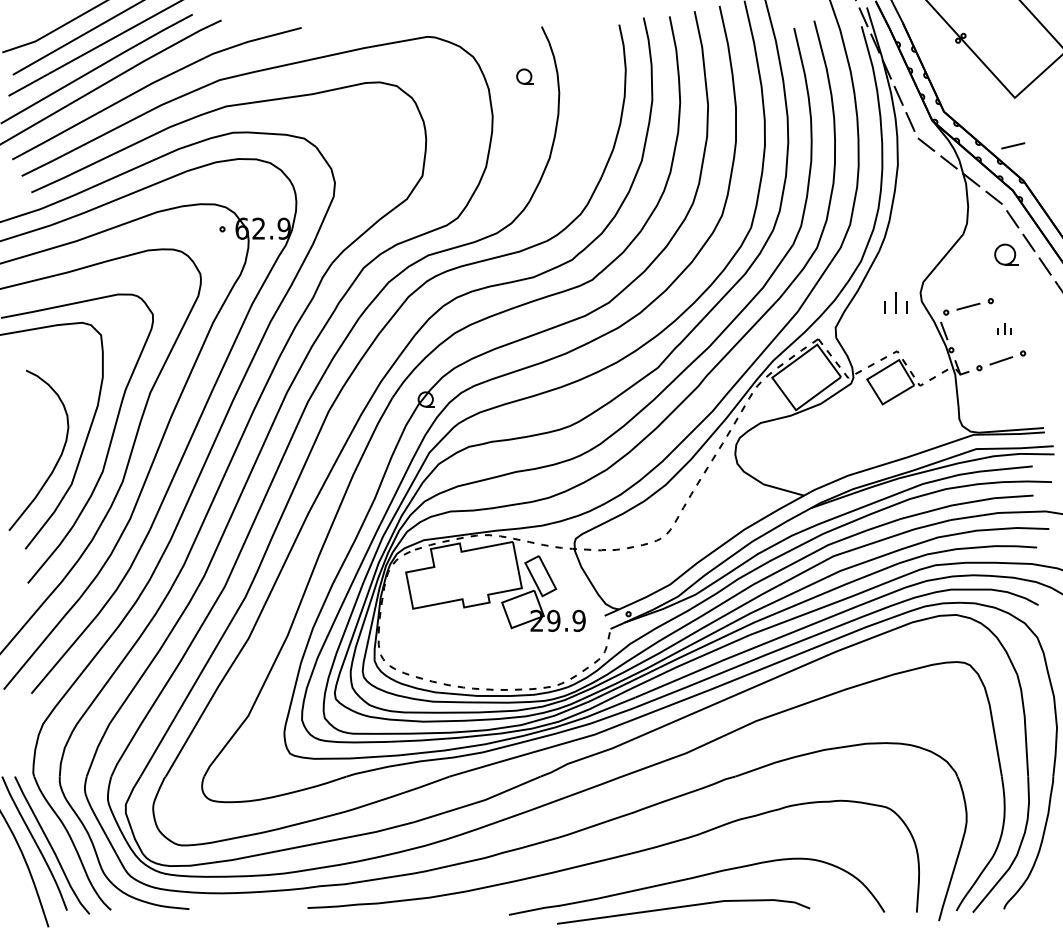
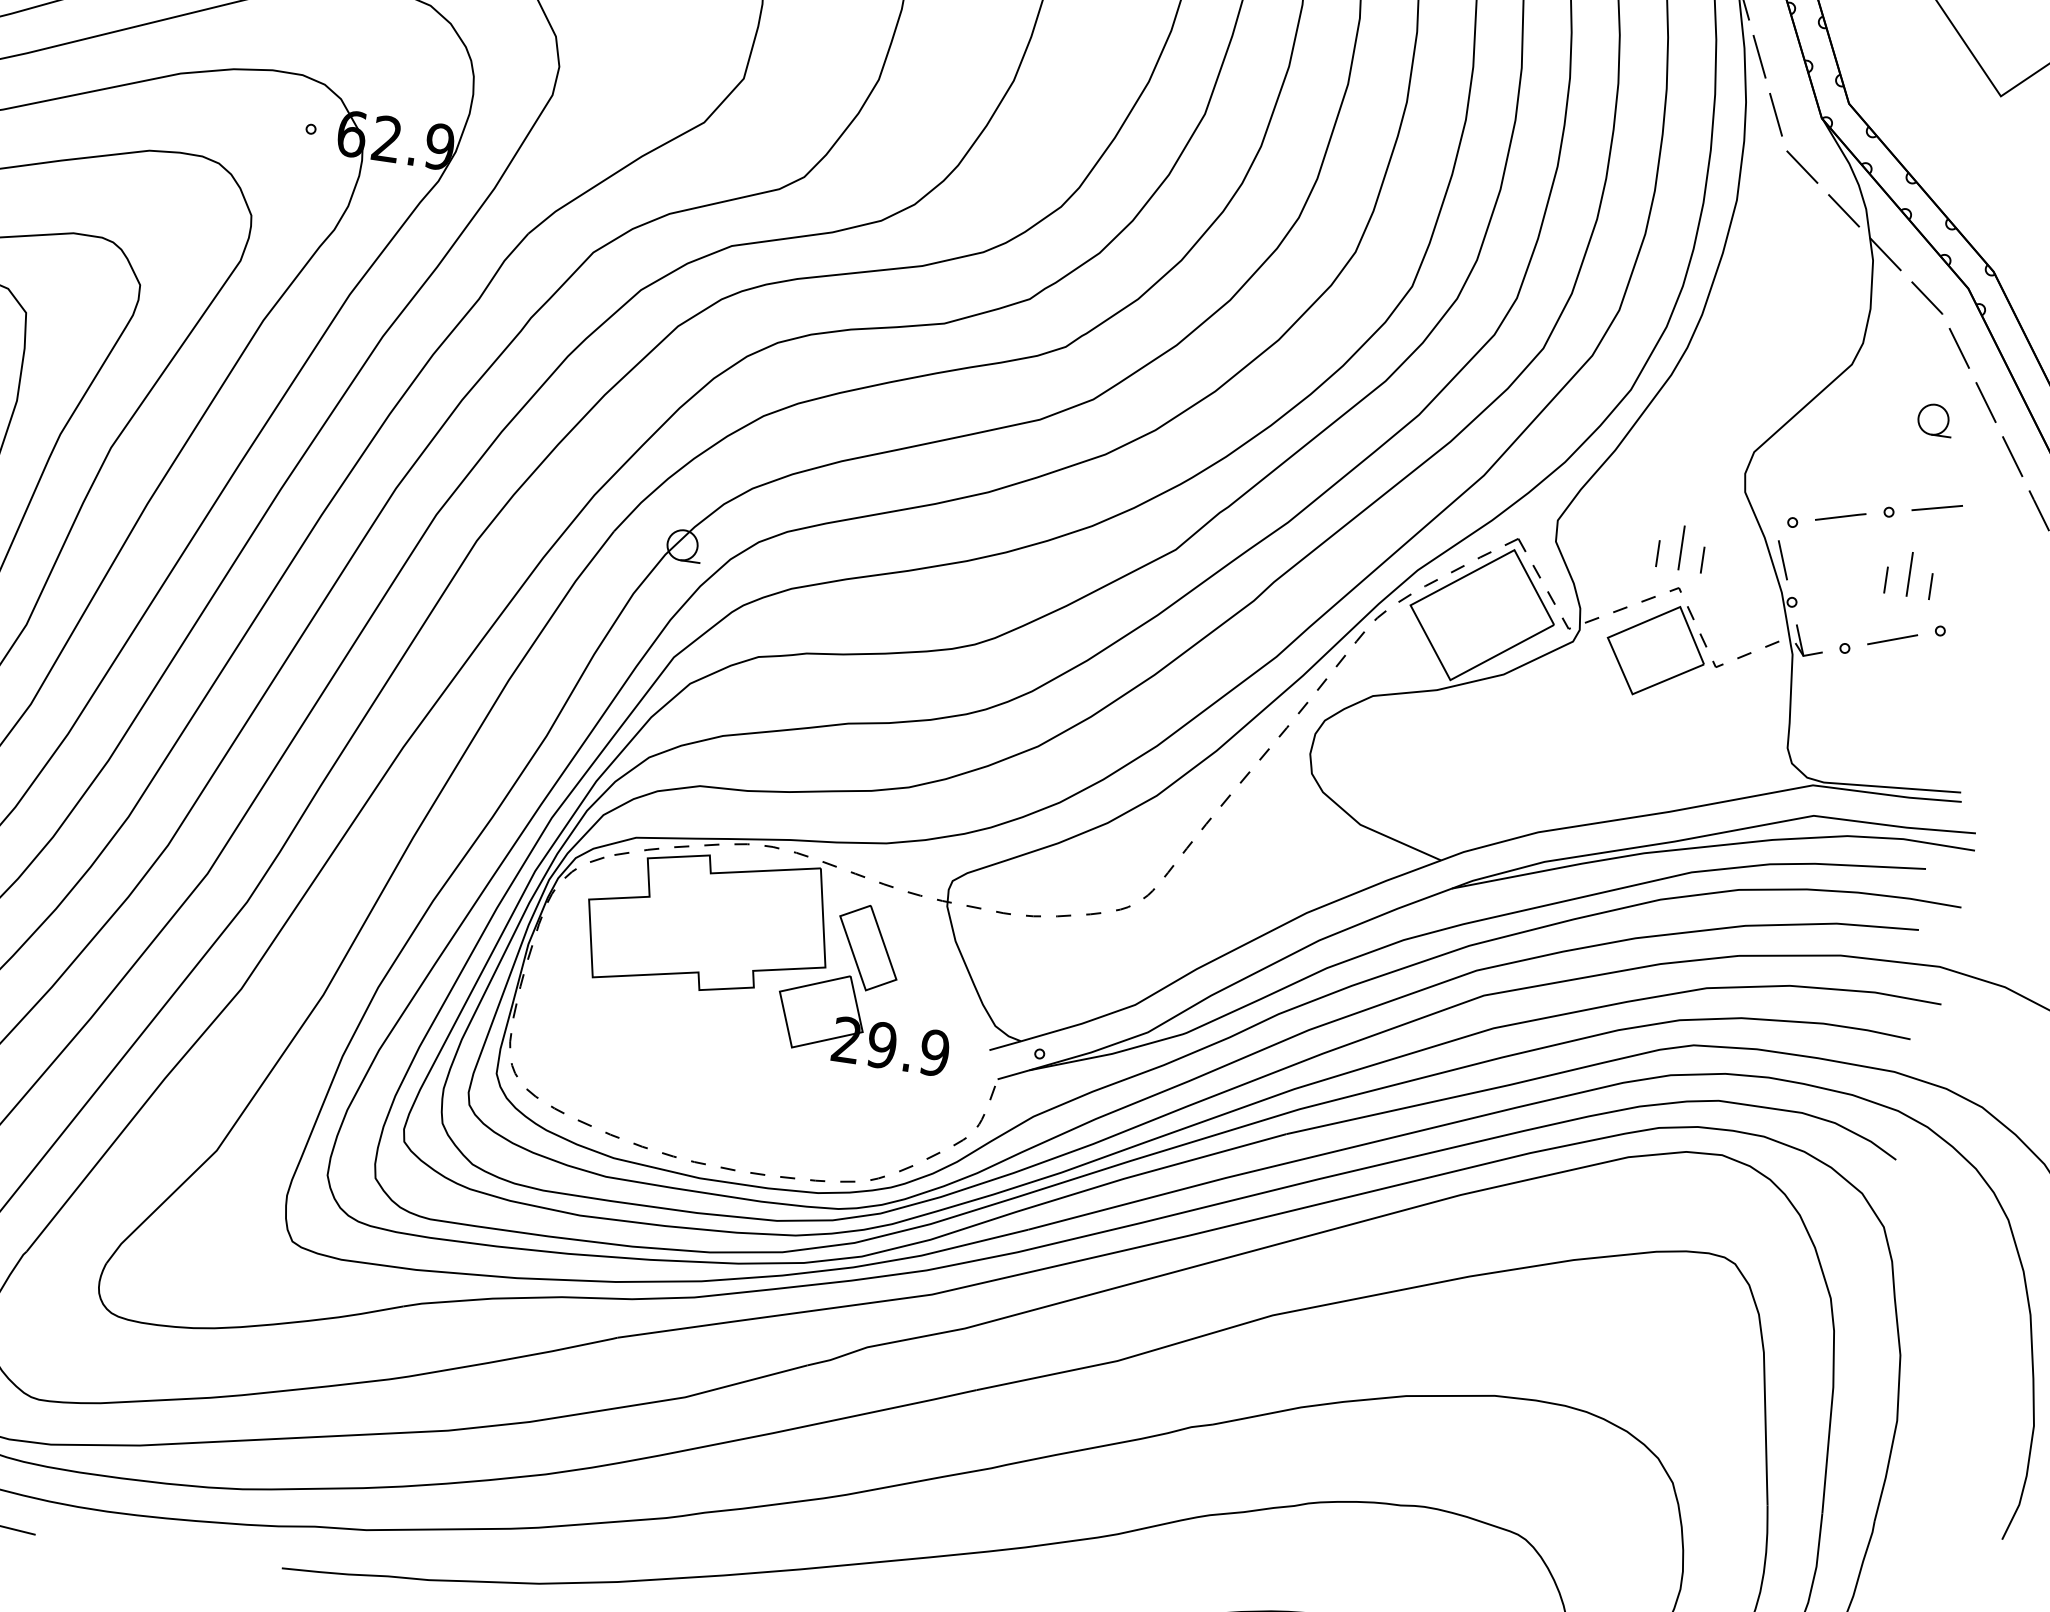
line: (1013, 145) -> (1937, 507), moved
part: (1005, 254) -> (1933, 419), size x0.71
part: (895, 302) -> (1681, 546), moved
part: (1004, 328) -> (1909, 573), size x1.67

